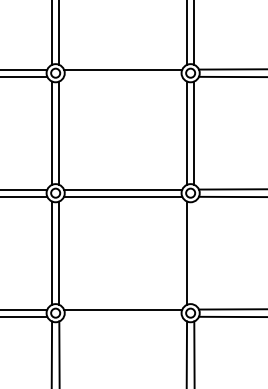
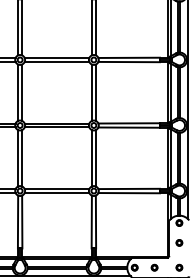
line: (122, 76) -> (56, 61), added
line: (193, 253) -> (95, 158), added
line: (122, 317) -> (56, 193), added

